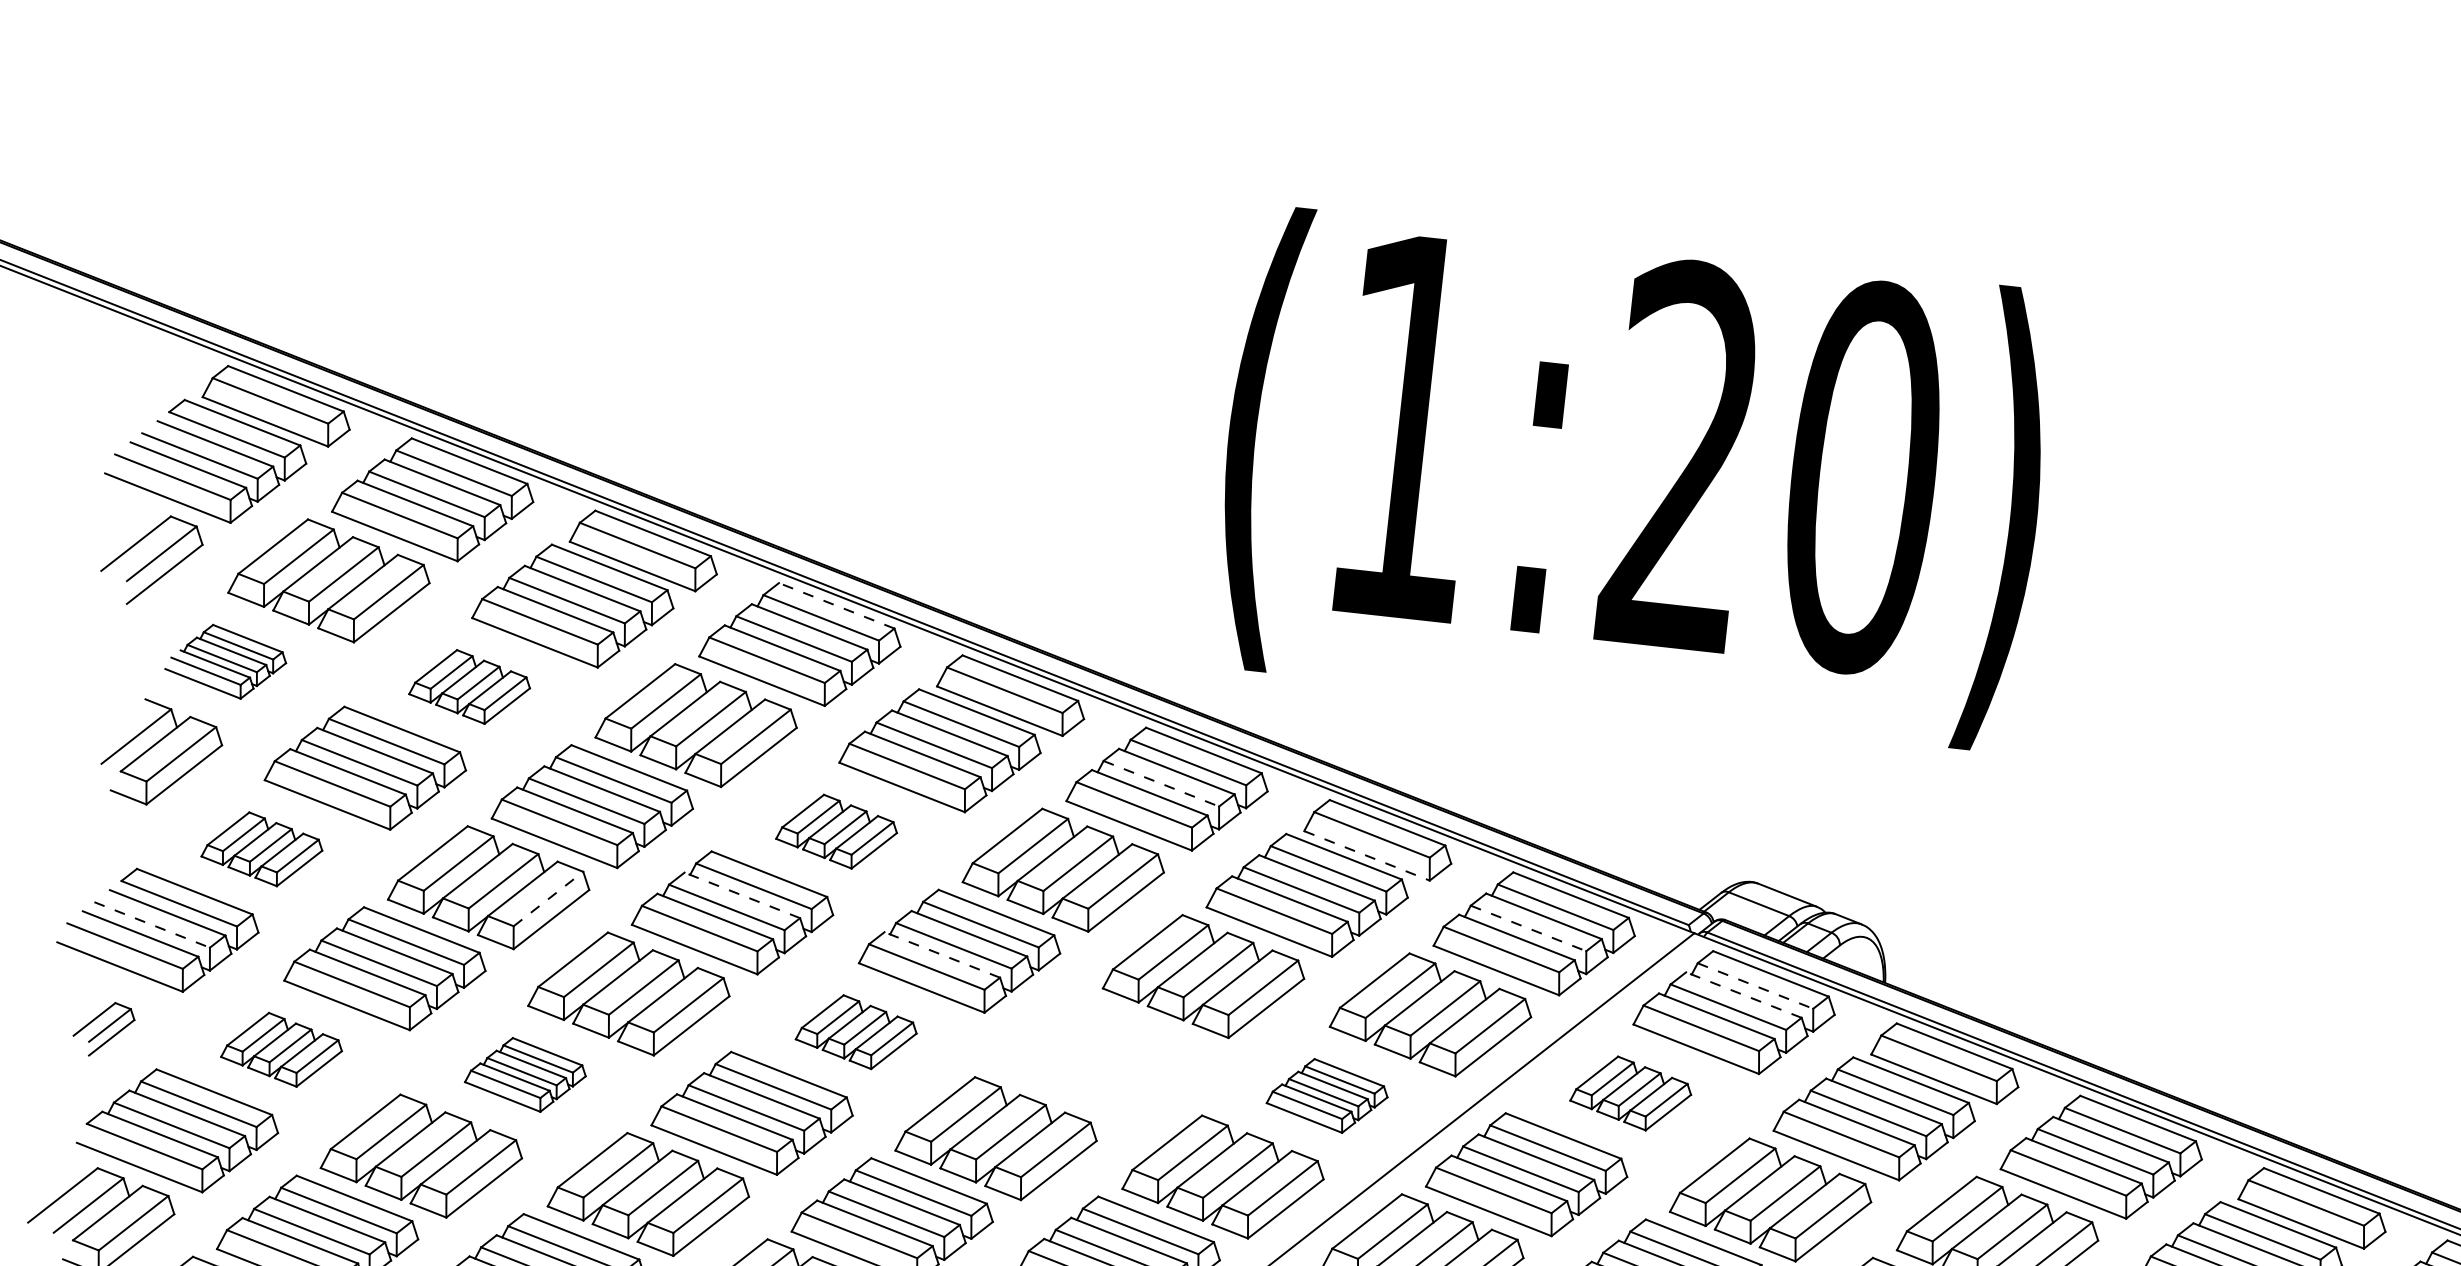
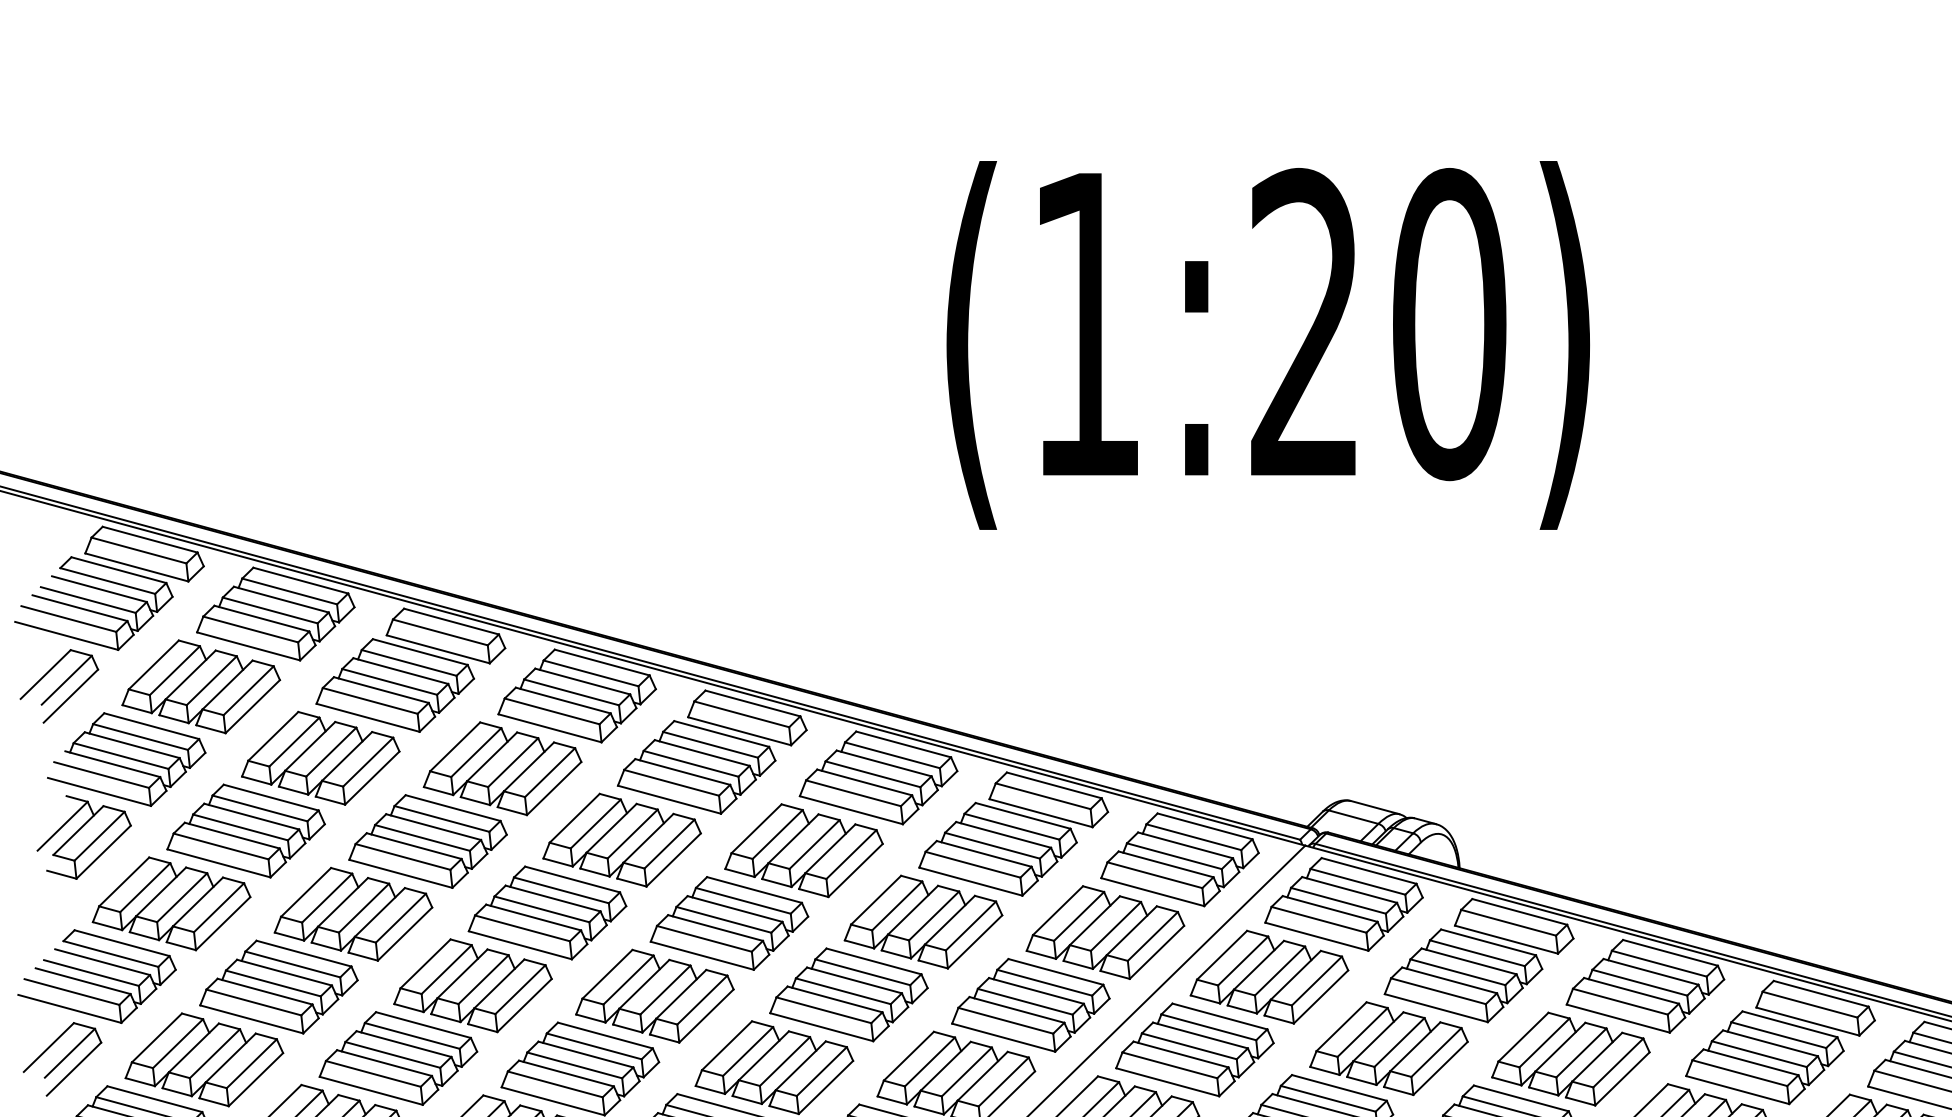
text: (1631, 478) -> (1267, 345), moved
line: (835, 605) -> (601, 662), dashed -> solid
part: (225, 661) -> (126, 759), size x1.67
part: (469, 686) -> (320, 757), size x1.67
line: (1161, 784) -> (873, 774), dashed -> solid
part: (836, 830) -> (621, 839), size x1.67
part: (262, 848) -> (171, 903), size x1.67
line: (1367, 856) -> (1041, 813), dashed -> solid
line: (741, 895) -> (552, 898), dashed -> solid
line: (547, 899) -> (400, 918), dashed -> solid
line: (152, 925) -> (91, 973), dashed -> solid
line: (1528, 928) -> (1174, 856), dashed -> solid
line: (942, 954) -> (715, 927), dashed -> solid
line: (1756, 985) -> (1358, 881), dashed -> solid
line: (1743, 994) -> (1349, 889), dashed -> solid
part: (103, 1029) -> (62, 1059), size x1.67
part: (856, 1031) -> (654, 995), size x1.67
part: (282, 1049) -> (204, 1059), size x1.67
part: (1100, 1056) -> (848, 994), added
part: (525, 1074) -> (398, 1058), size x1.67
part: (1631, 1092) -> (1269, 976), size x1.67
part: (1327, 1095) -> (1030, 1005), size x1.67

